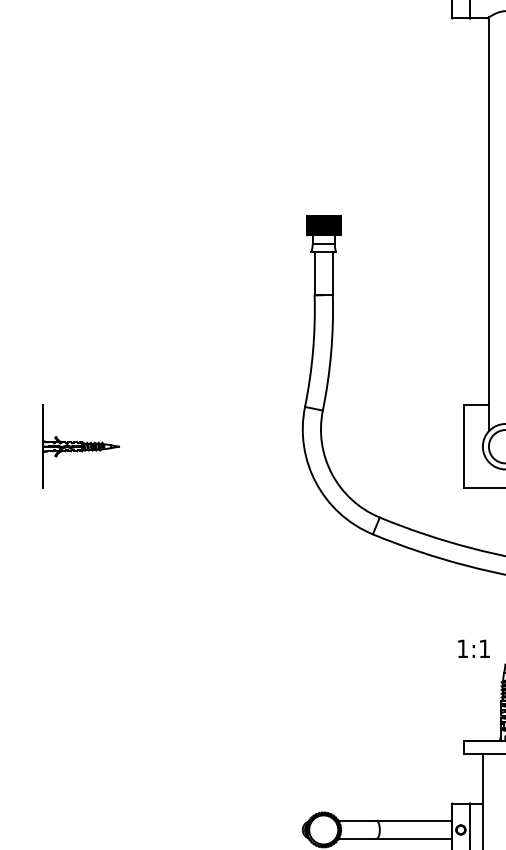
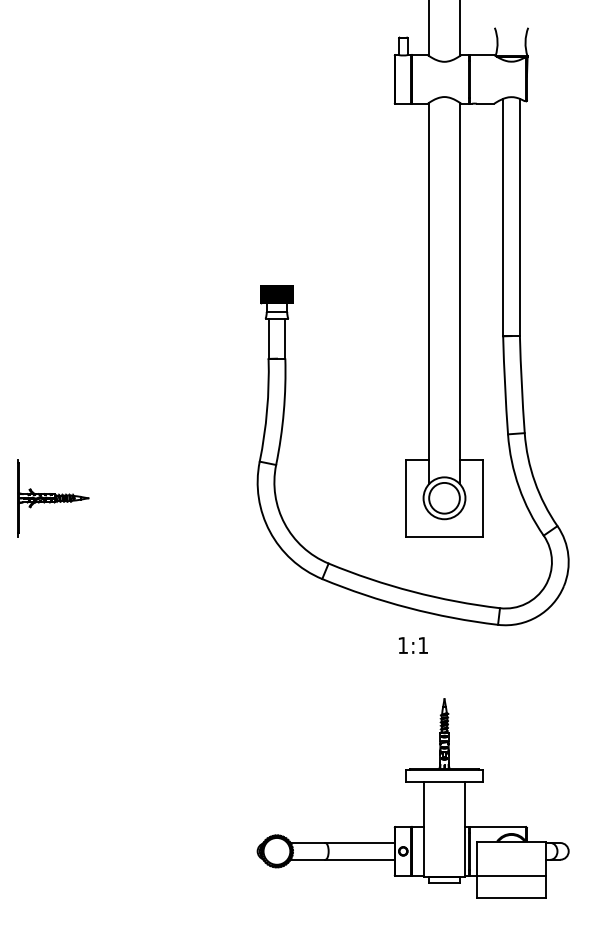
text: (474, 648) -> (413, 645), moved

